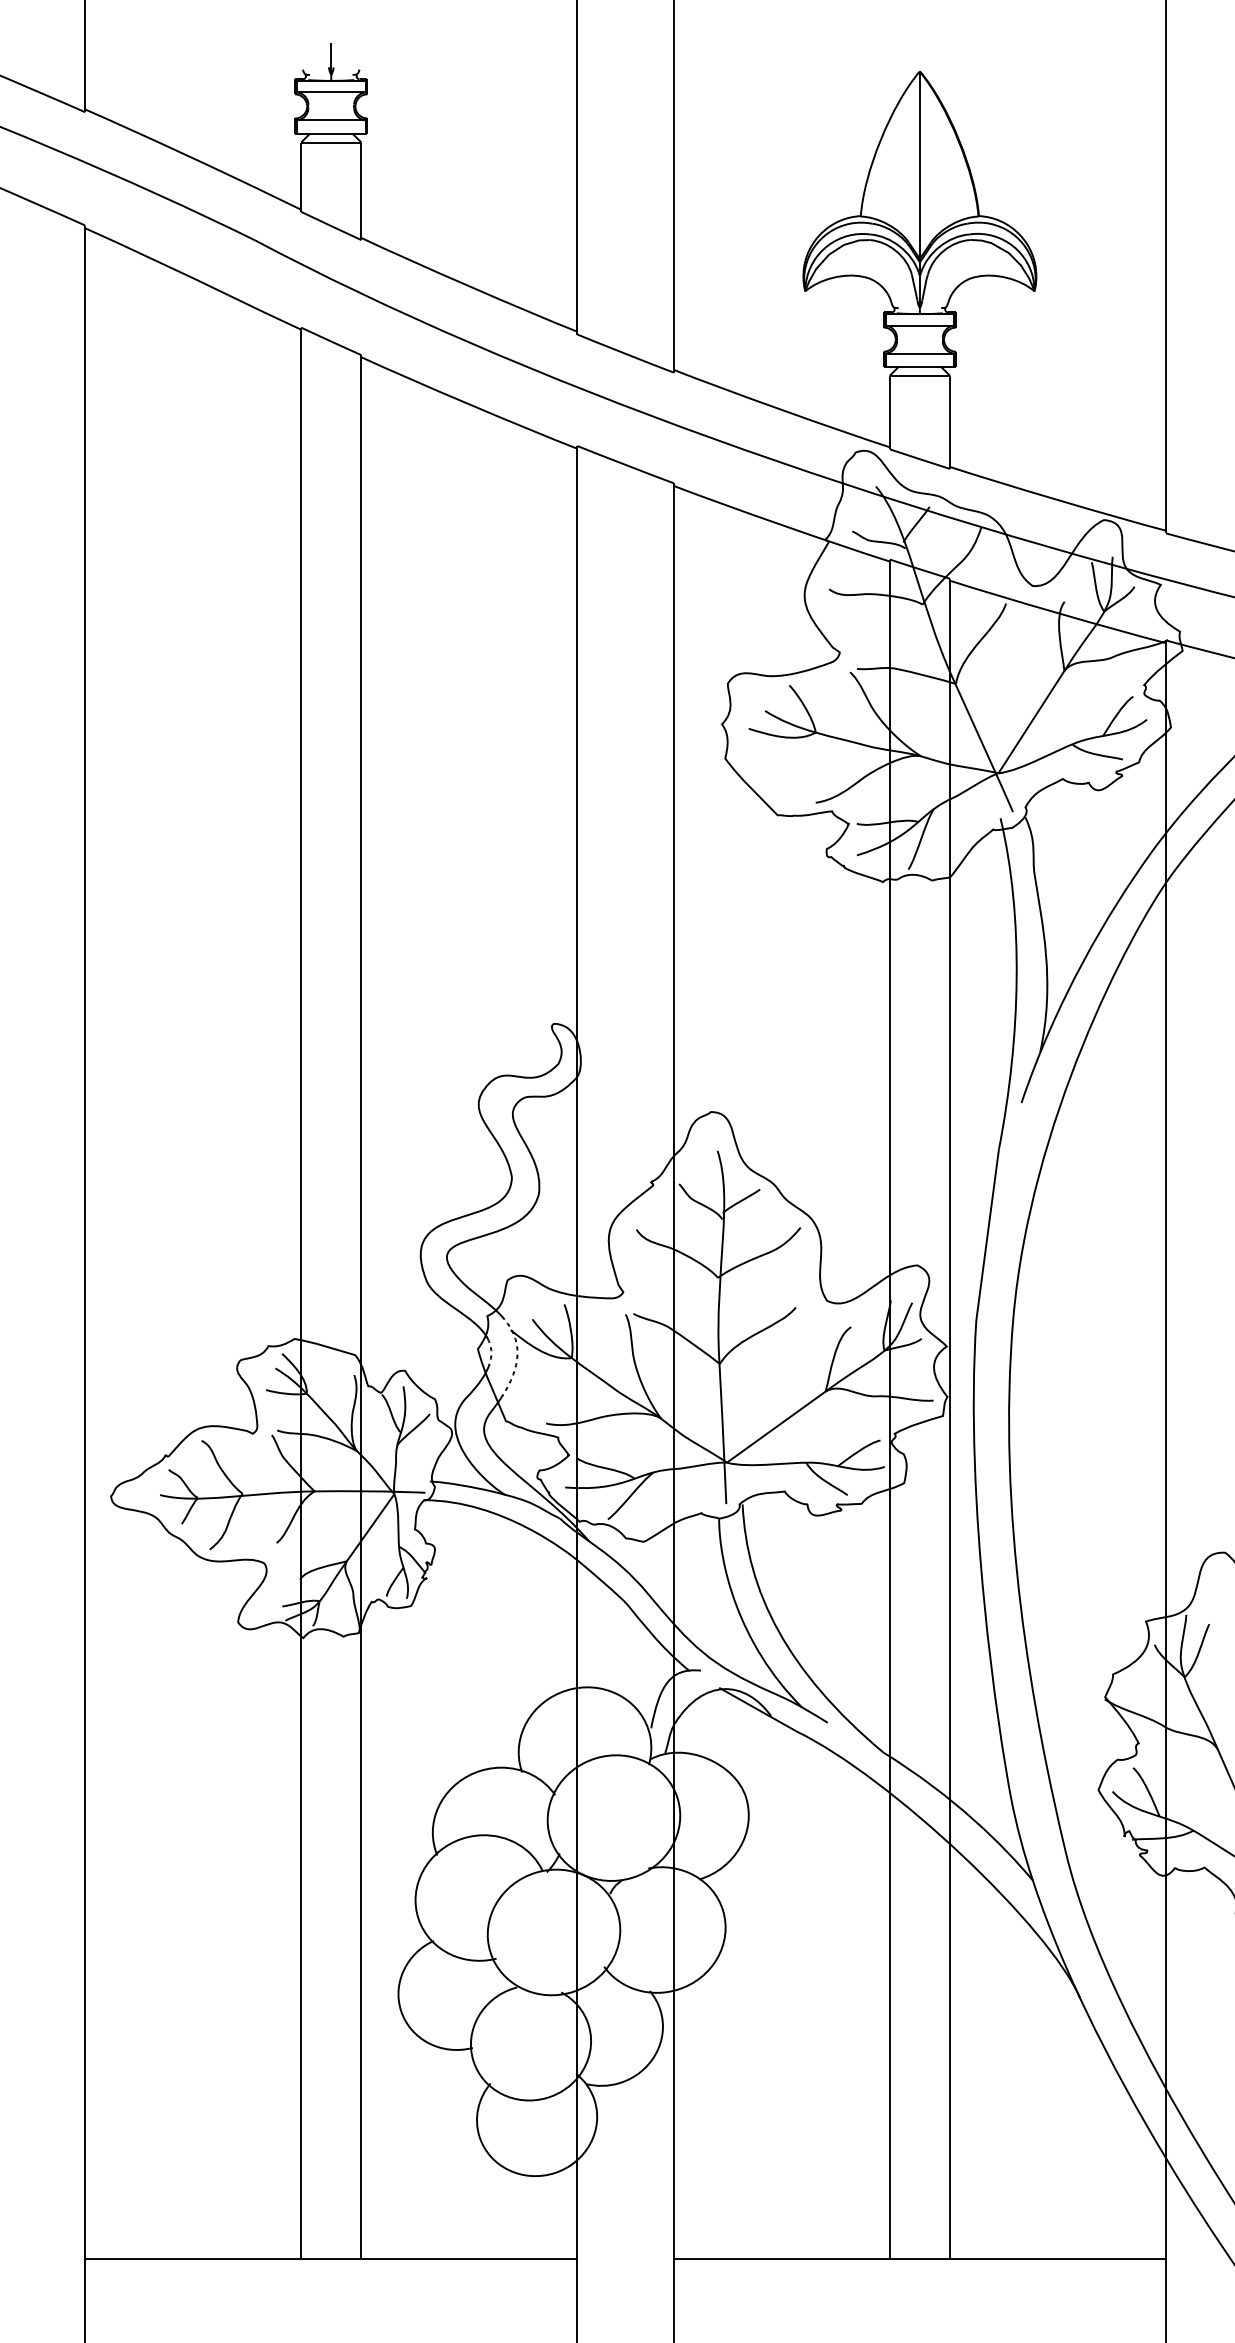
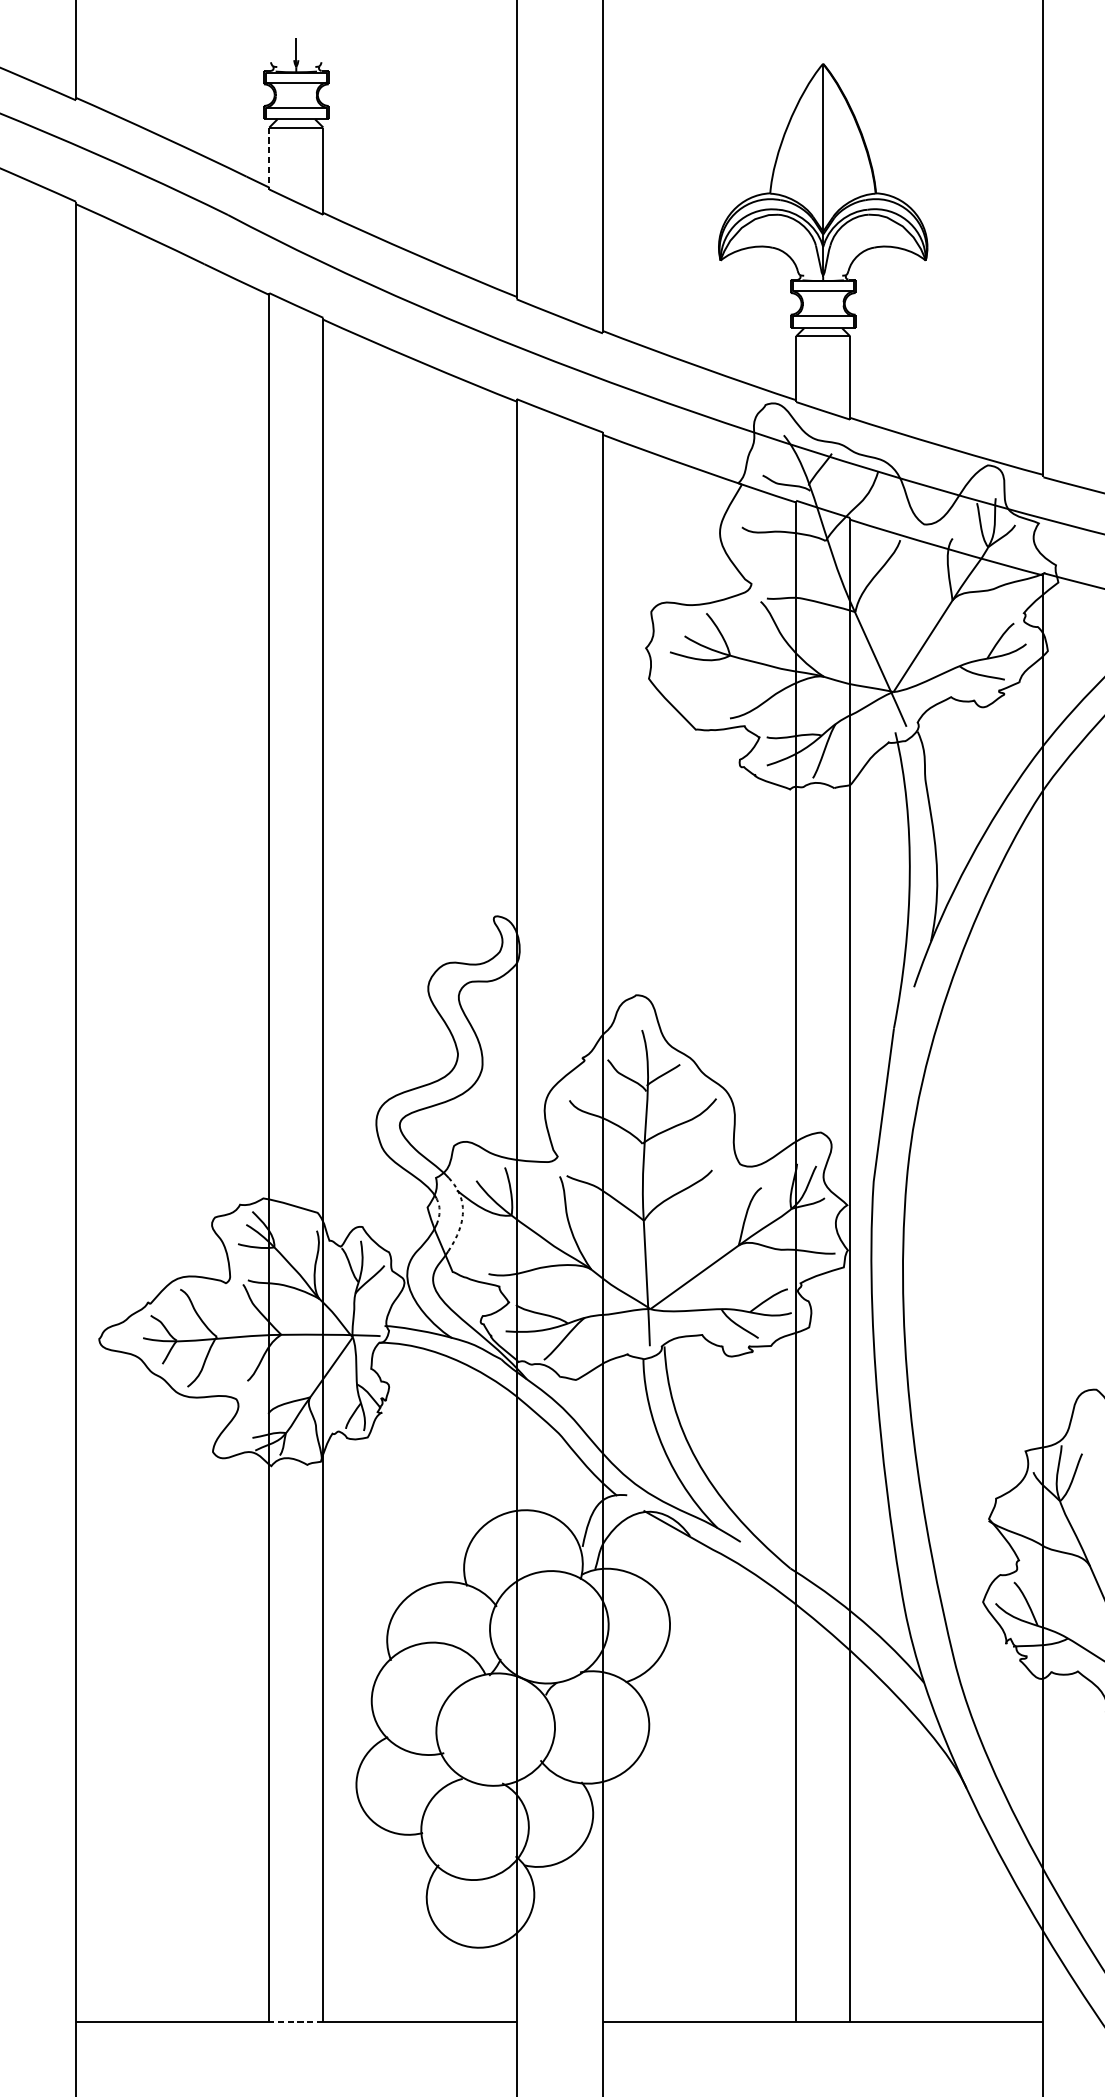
line: (301, 177) -> (269, 158), solid -> dashed
line: (330, 2258) -> (295, 2021), solid -> dashed

